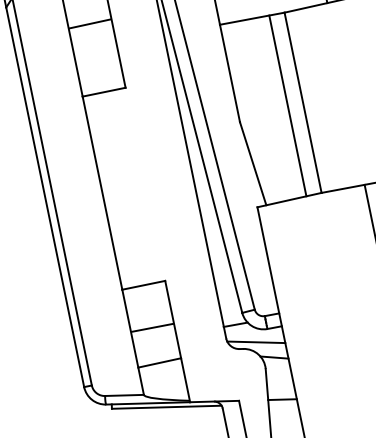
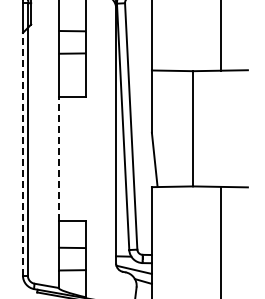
line: (288, 105) -> (183, 128), removed
line: (102, 192) -> (58, 158), solid -> dashed
line: (44, 196) -> (22, 153), solid -> dashed

